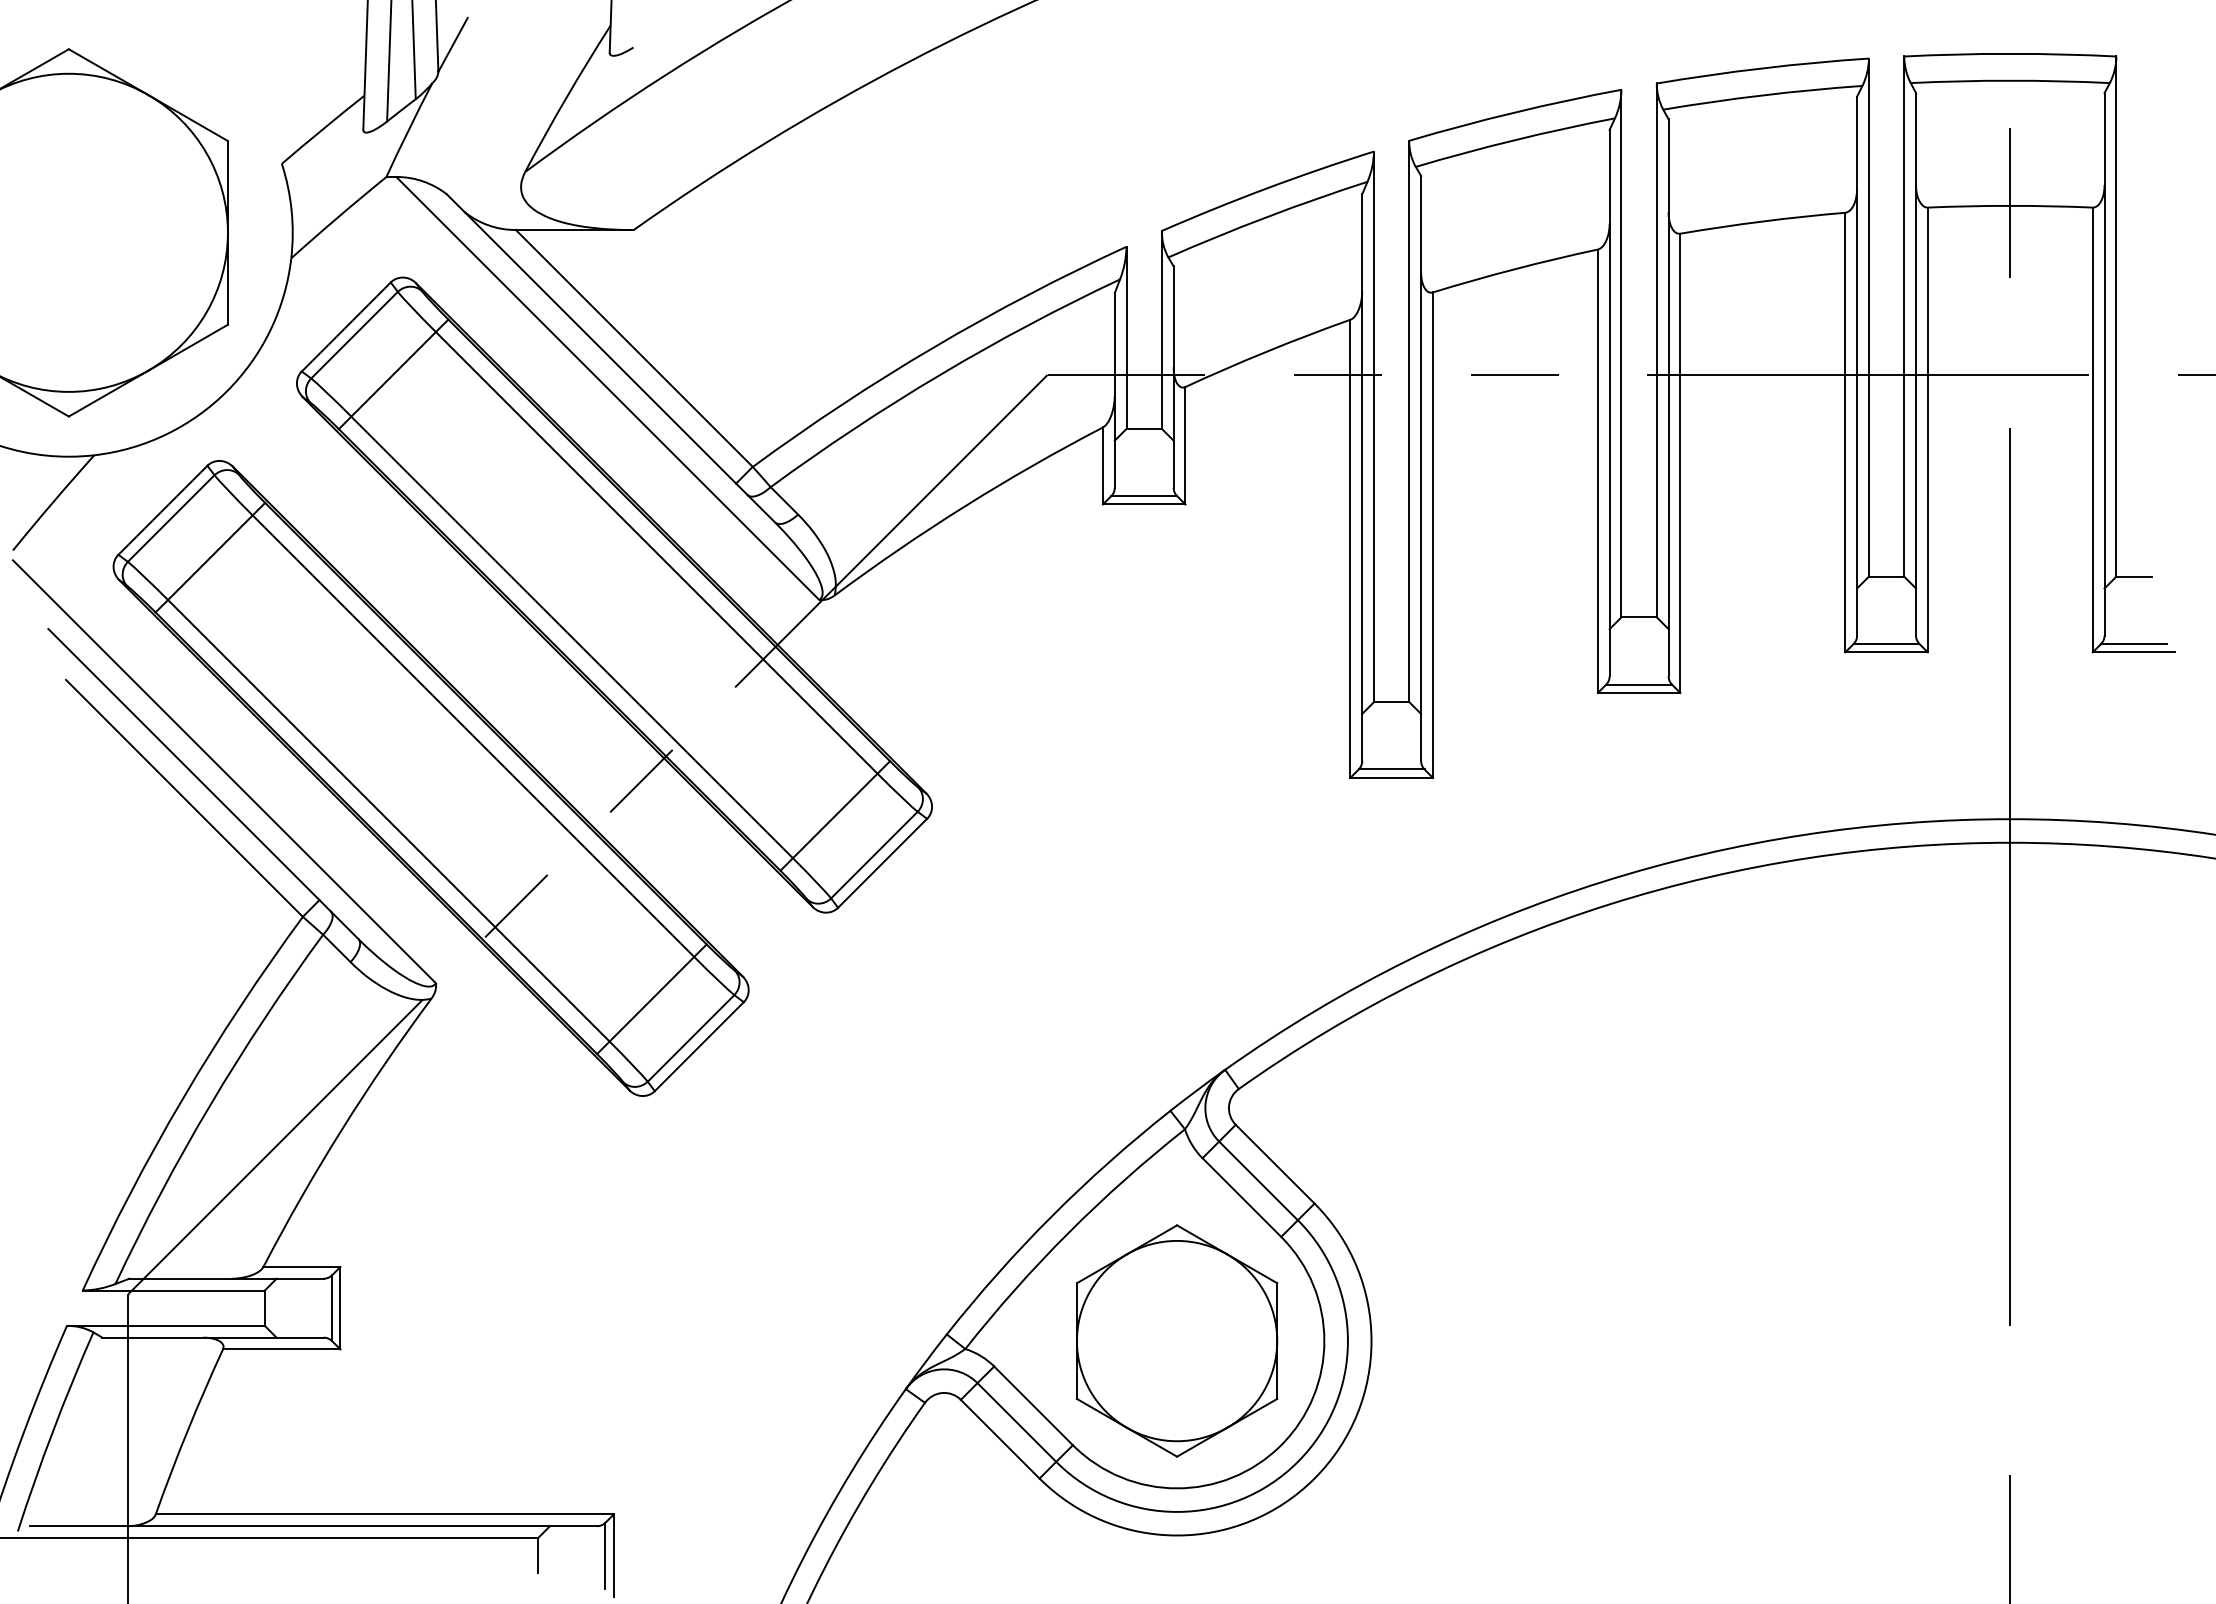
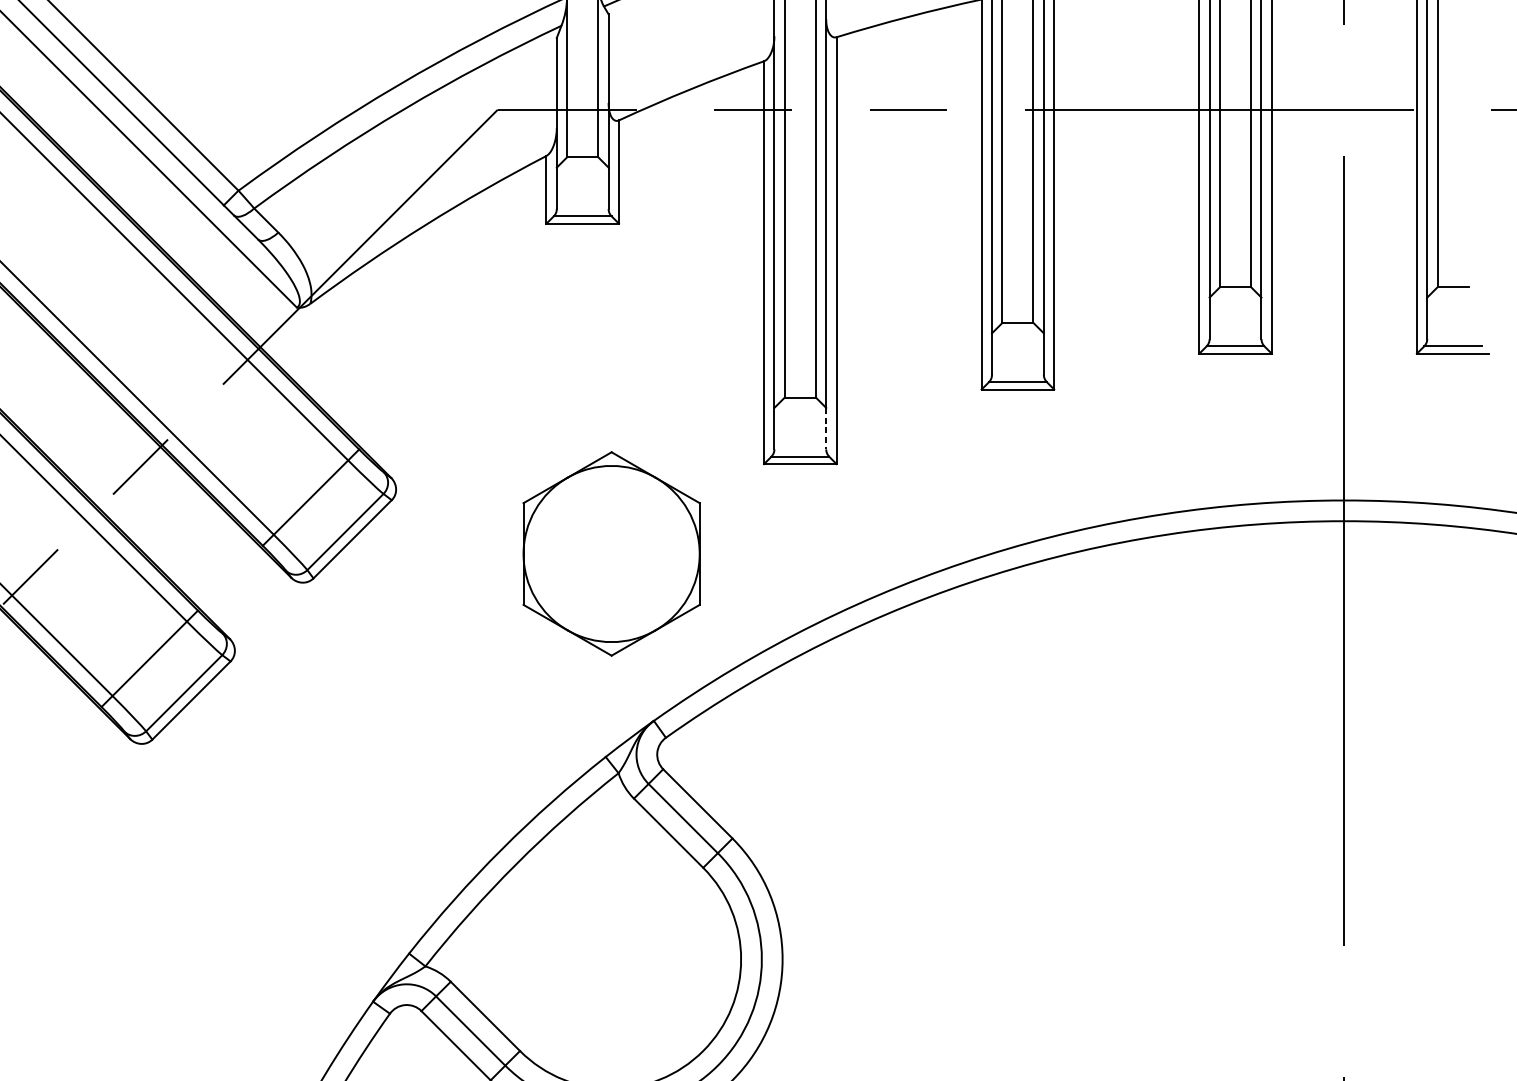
line: (1421, 737) -> (826, 428), solid -> dashed
part: (1176, 1340) -> (611, 553), moved

